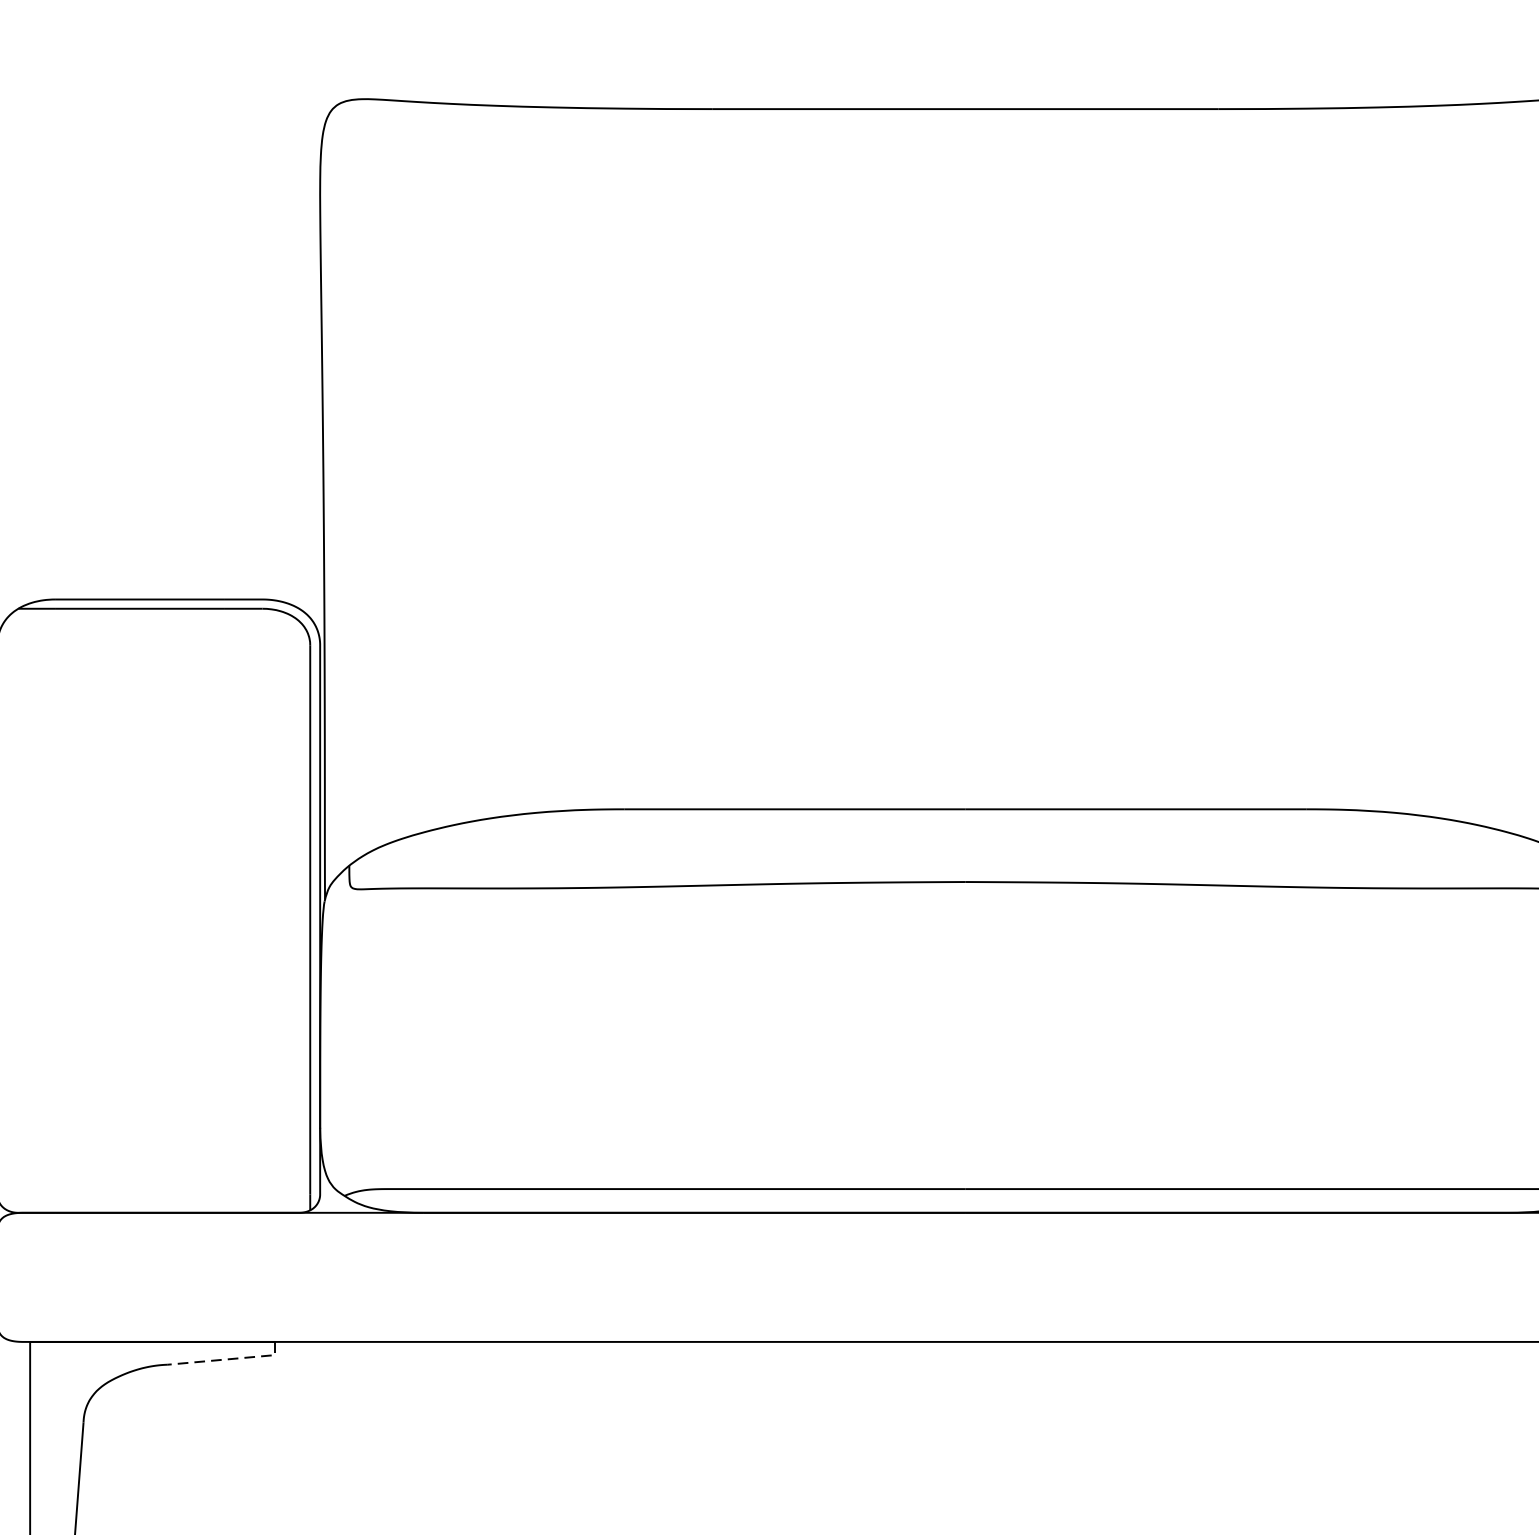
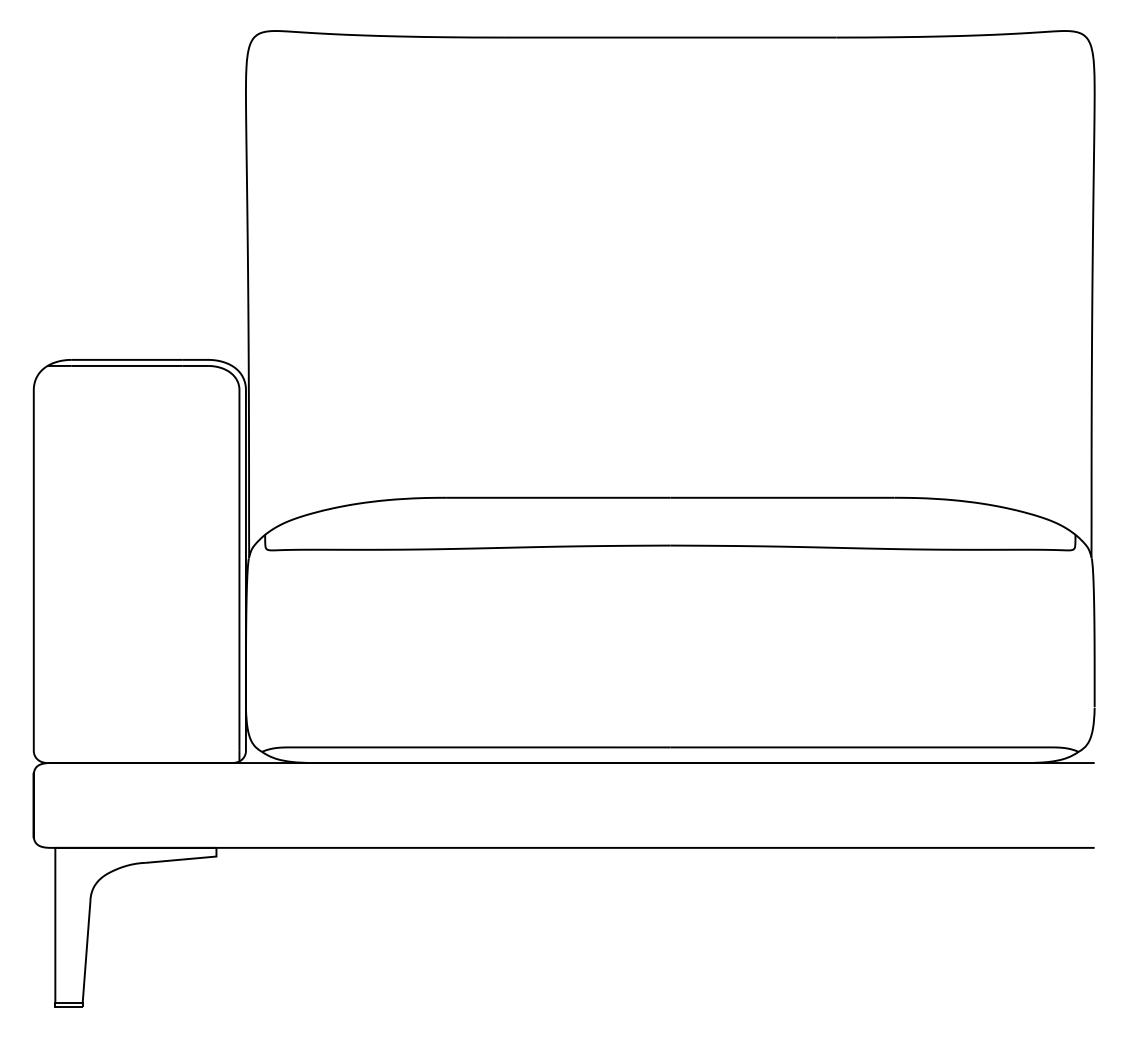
line: (228, 1359) -> (185, 859), dashed -> solid

